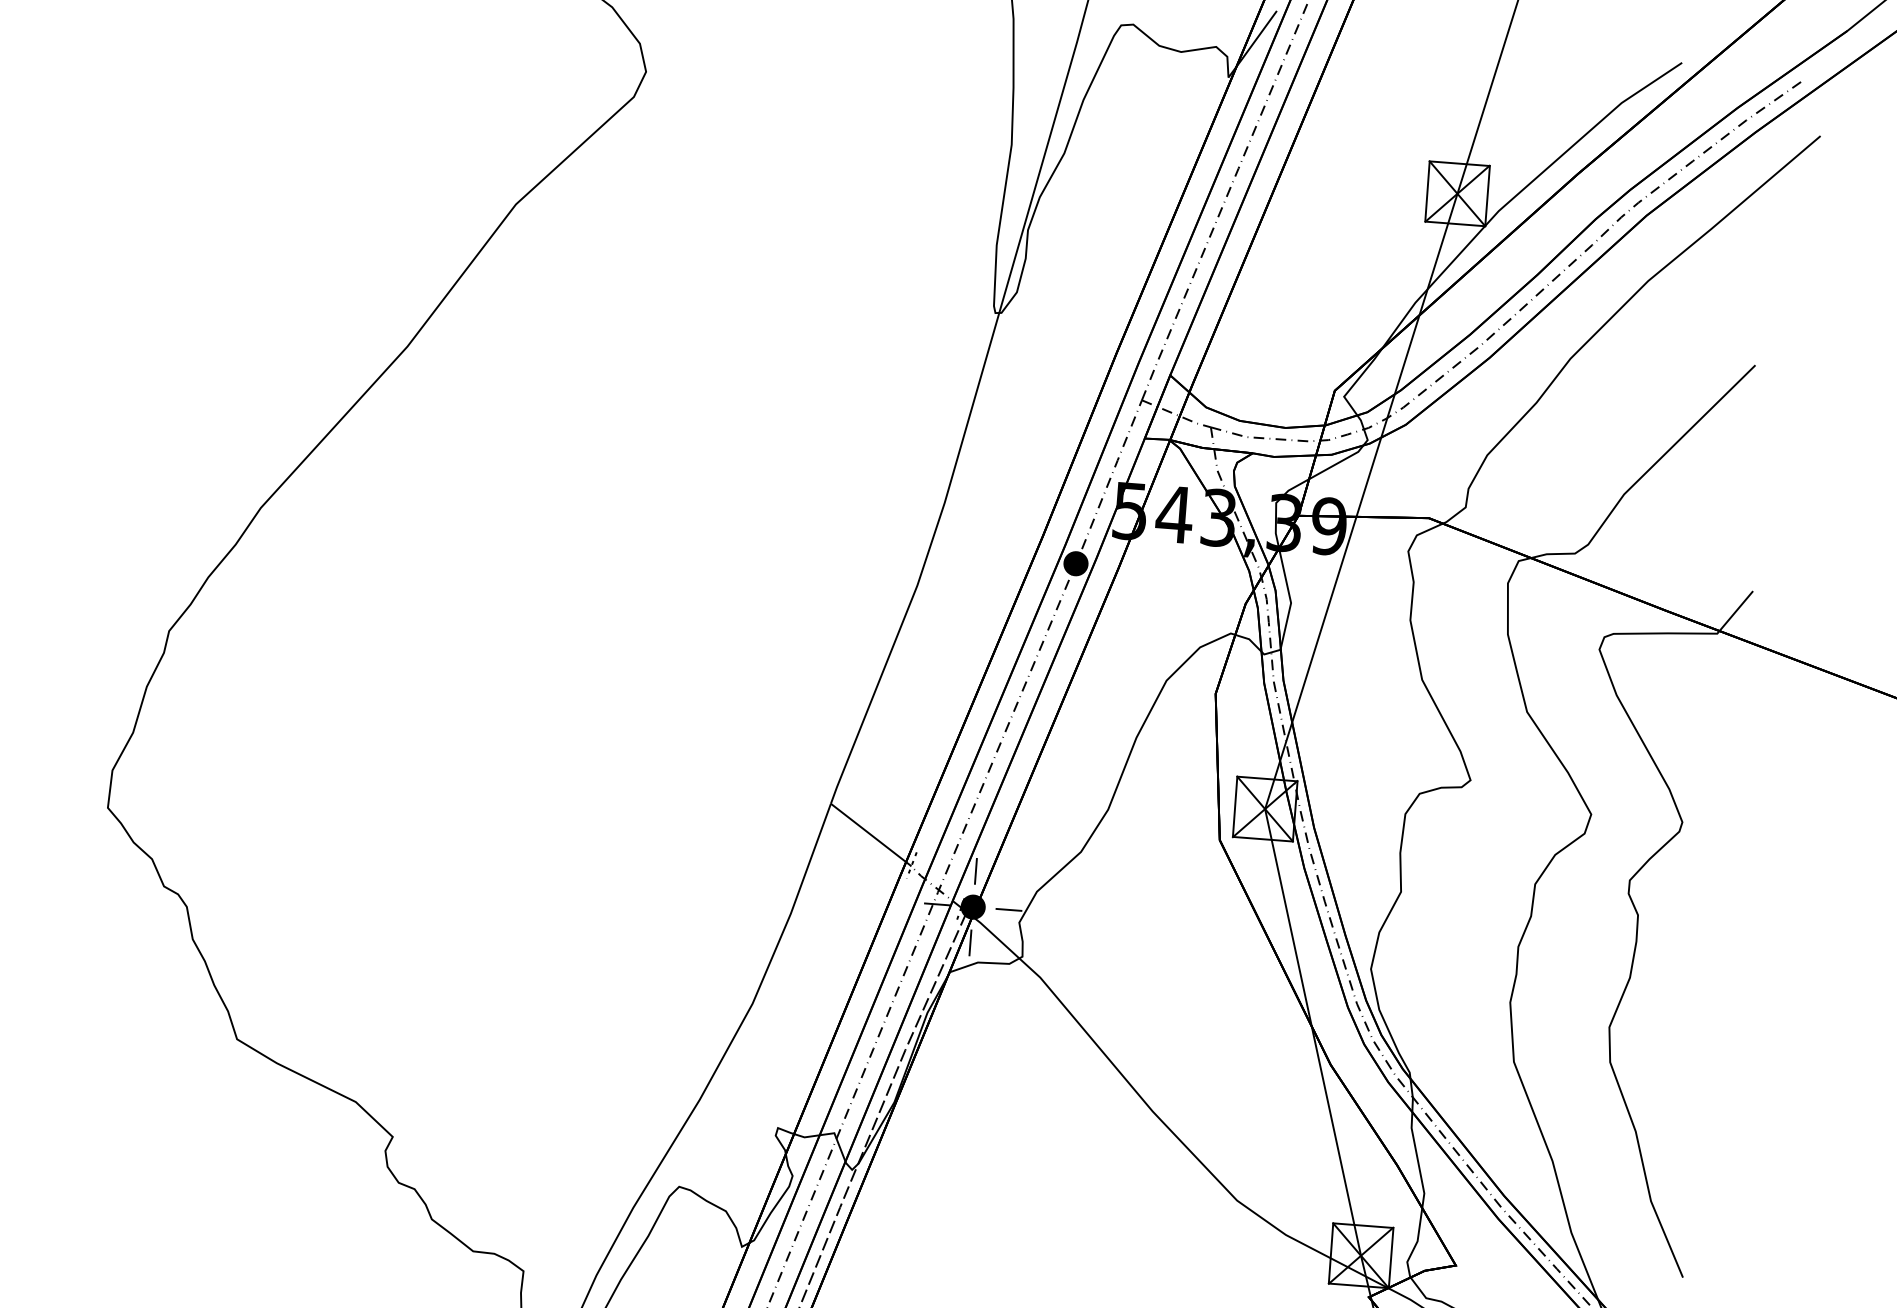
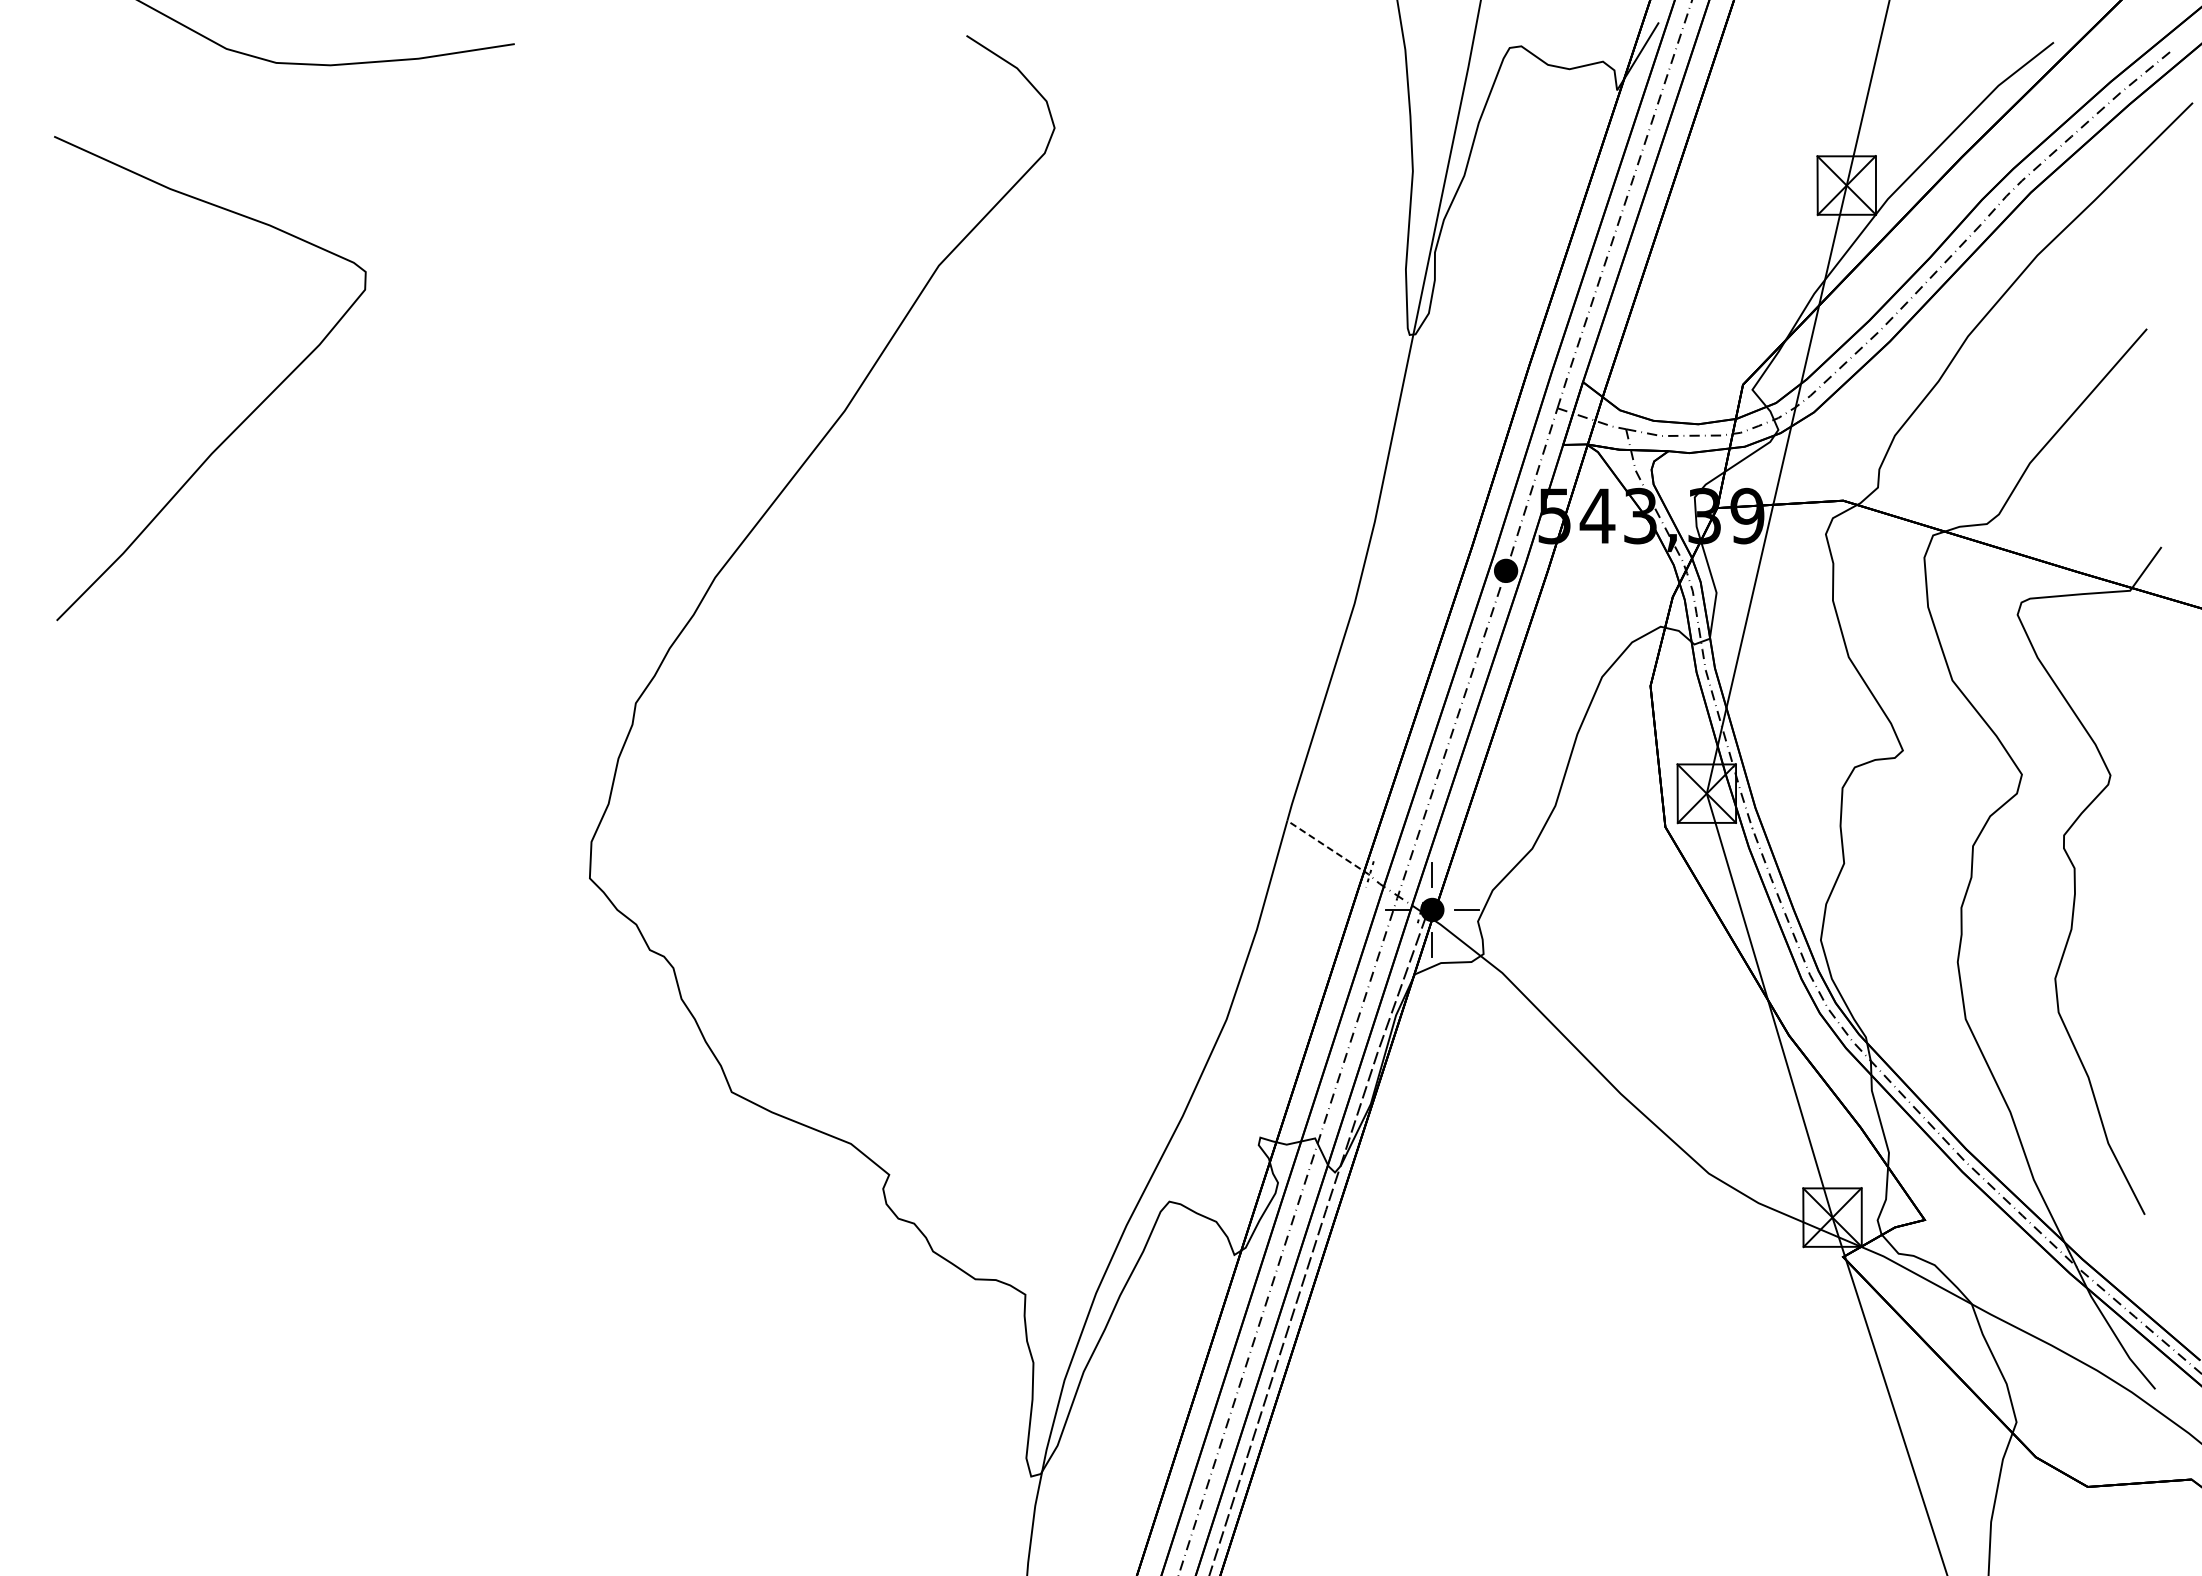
line: (871, 835) -> (1328, 848), solid -> dashed

